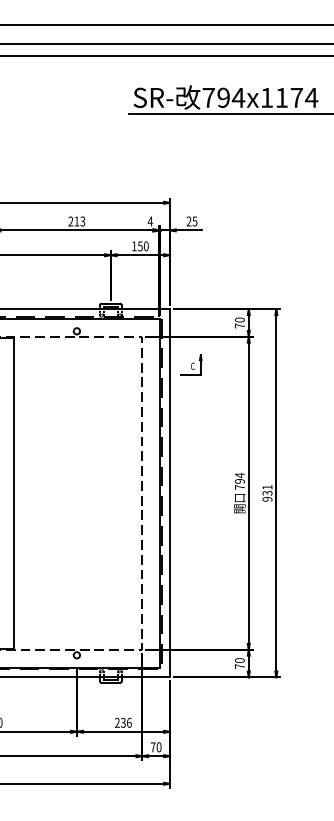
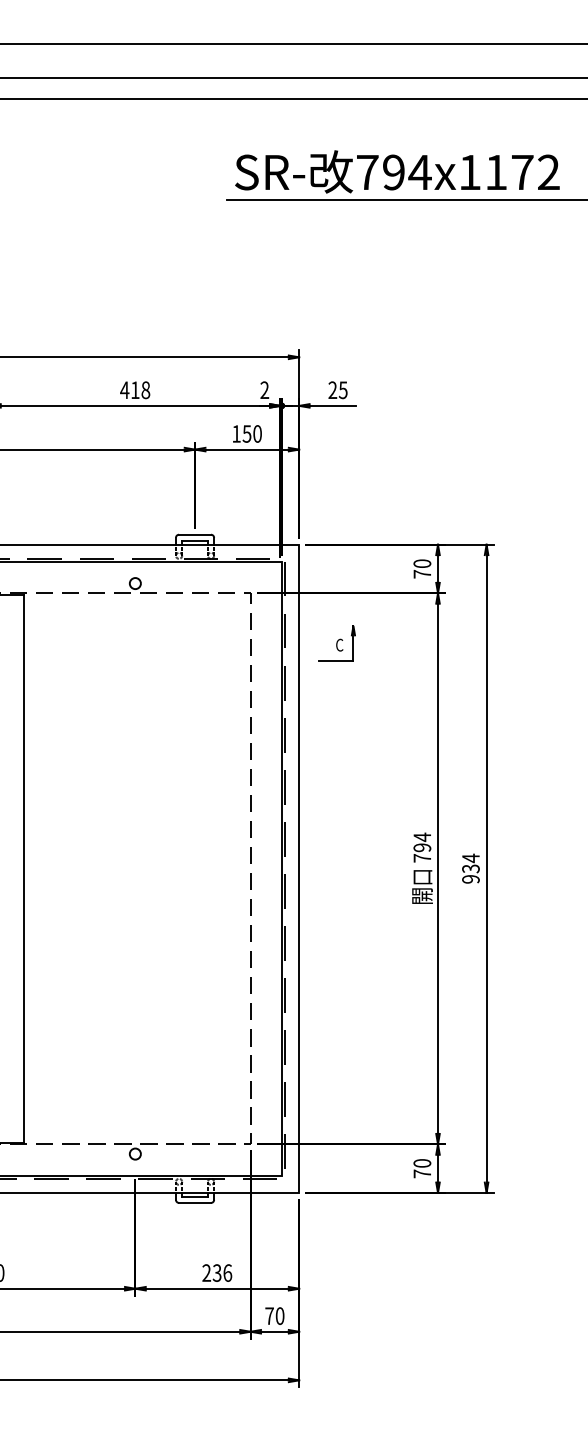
text: (311, 97) -> (548, 171), 794x1174 -> 794x1172
text: (76, 221) -> (134, 390), 213 -> 418
text: (149, 221) -> (263, 390), 4 -> 2
text: (267, 486) -> (470, 856), 931 -> 934

